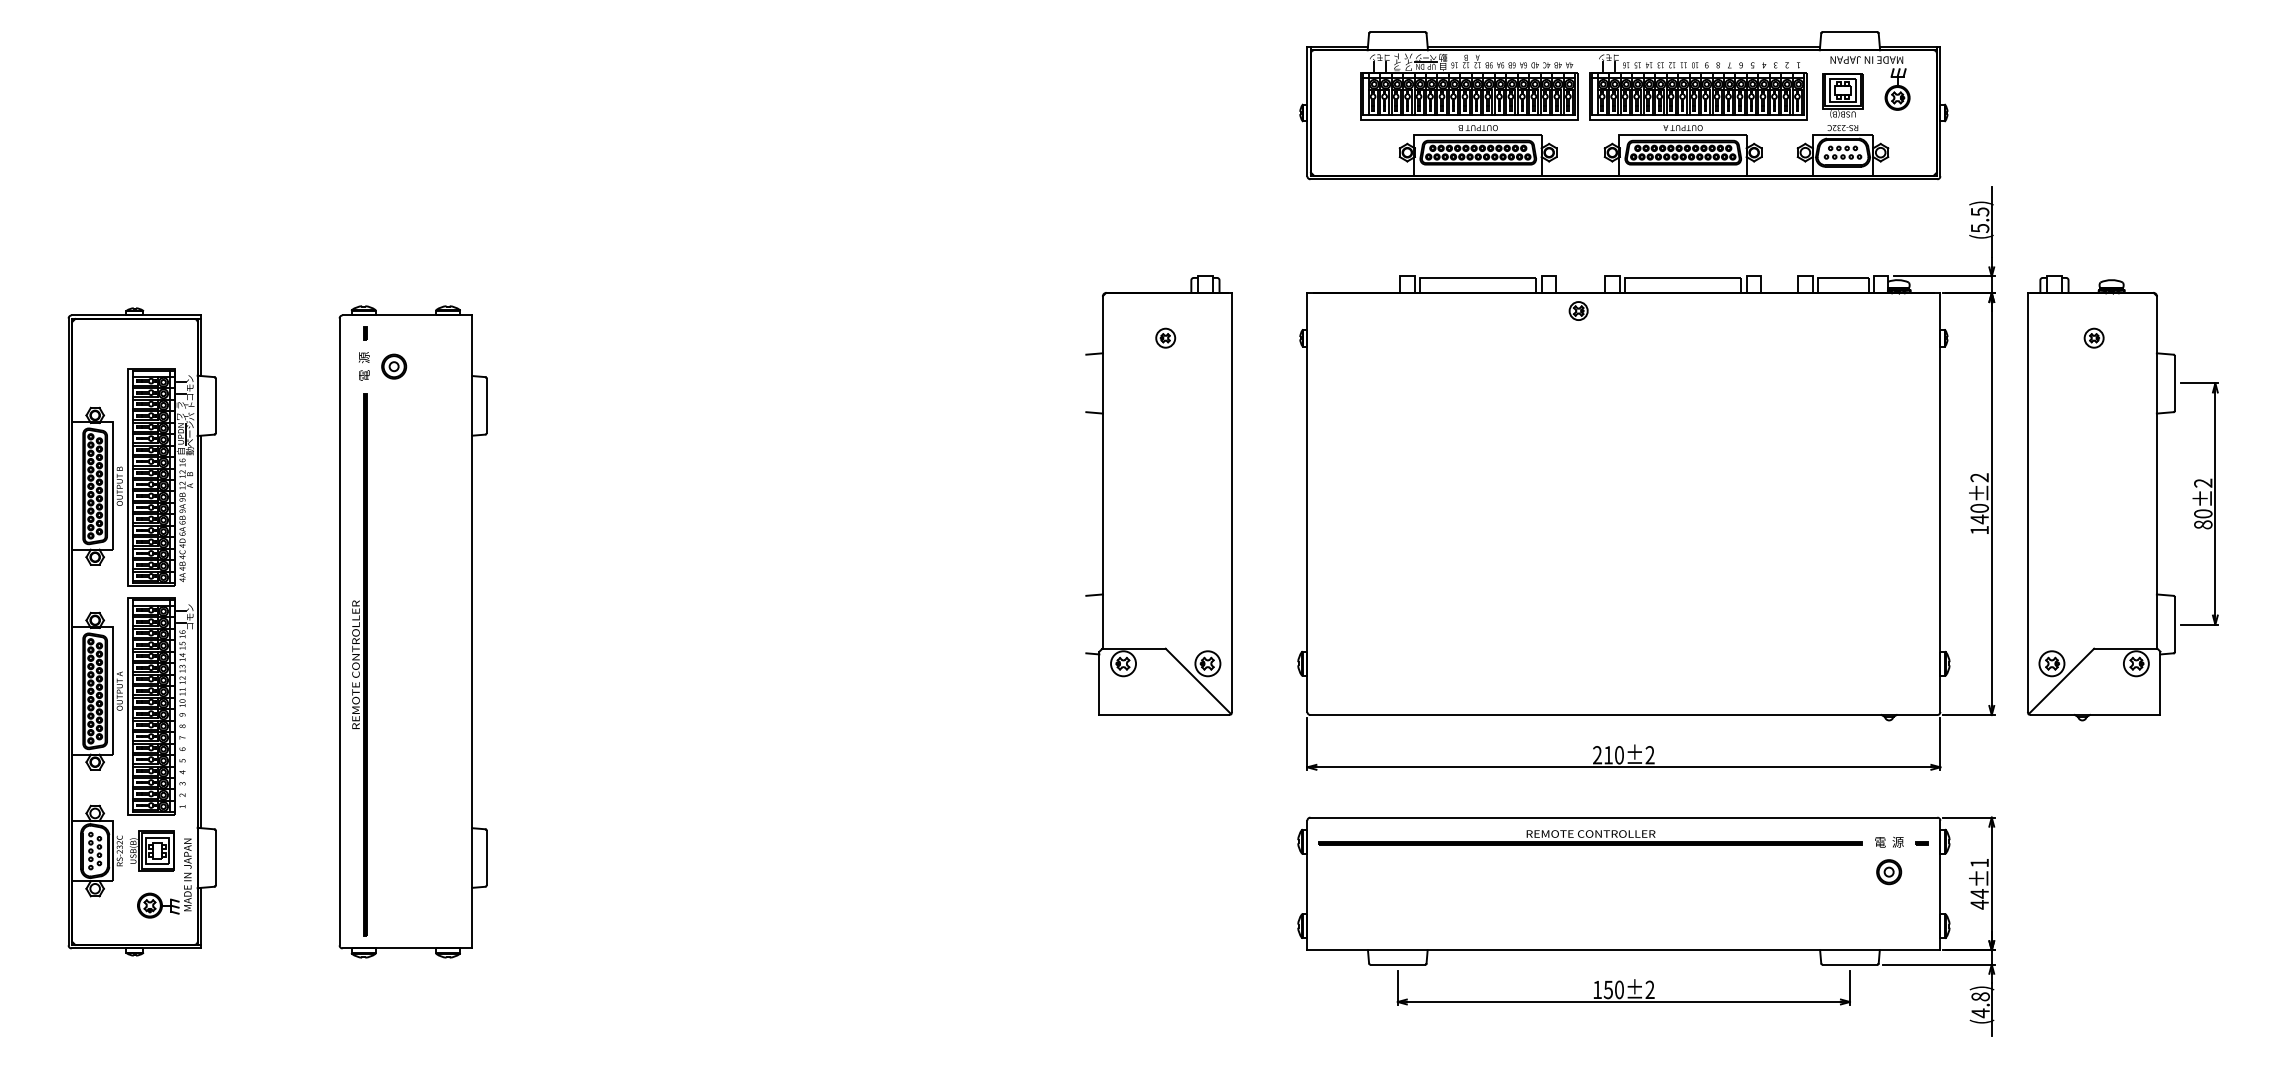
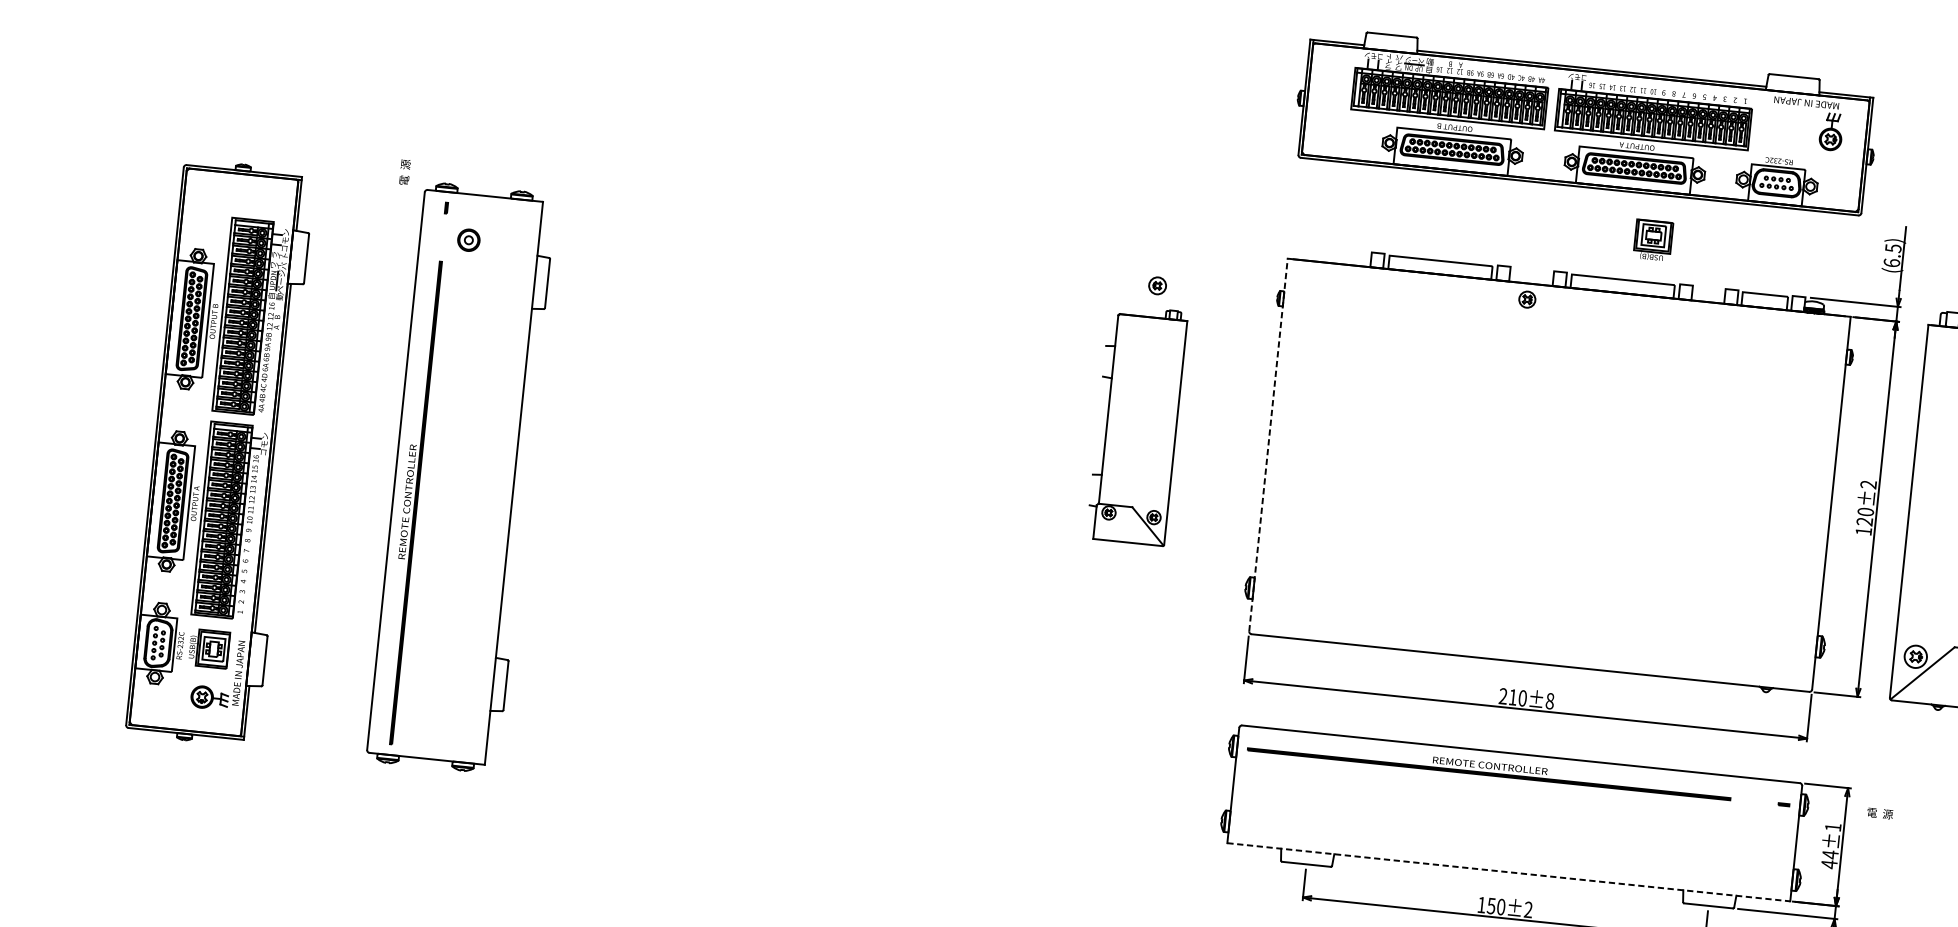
part: (1842, 95) -> (1652, 240), moved
text: (1979, 227) -> (1891, 262), (5.5) -> (6.5)
text: (363, 366) -> (404, 172), moved
part: (1158, 495) -> (1136, 425), size x0.6
line: (1307, 502) -> (1268, 444), solid -> dashed
text: (1979, 519) -> (1864, 521), 140±2 -> 120±2
text: (1649, 755) -> (1549, 701), 210±2 -> 210±8
text: (1889, 841) -> (1880, 812), moved
part: (1889, 872) -> (1752, 827), removed
line: (1623, 950) -> (1508, 872), solid -> dashed

